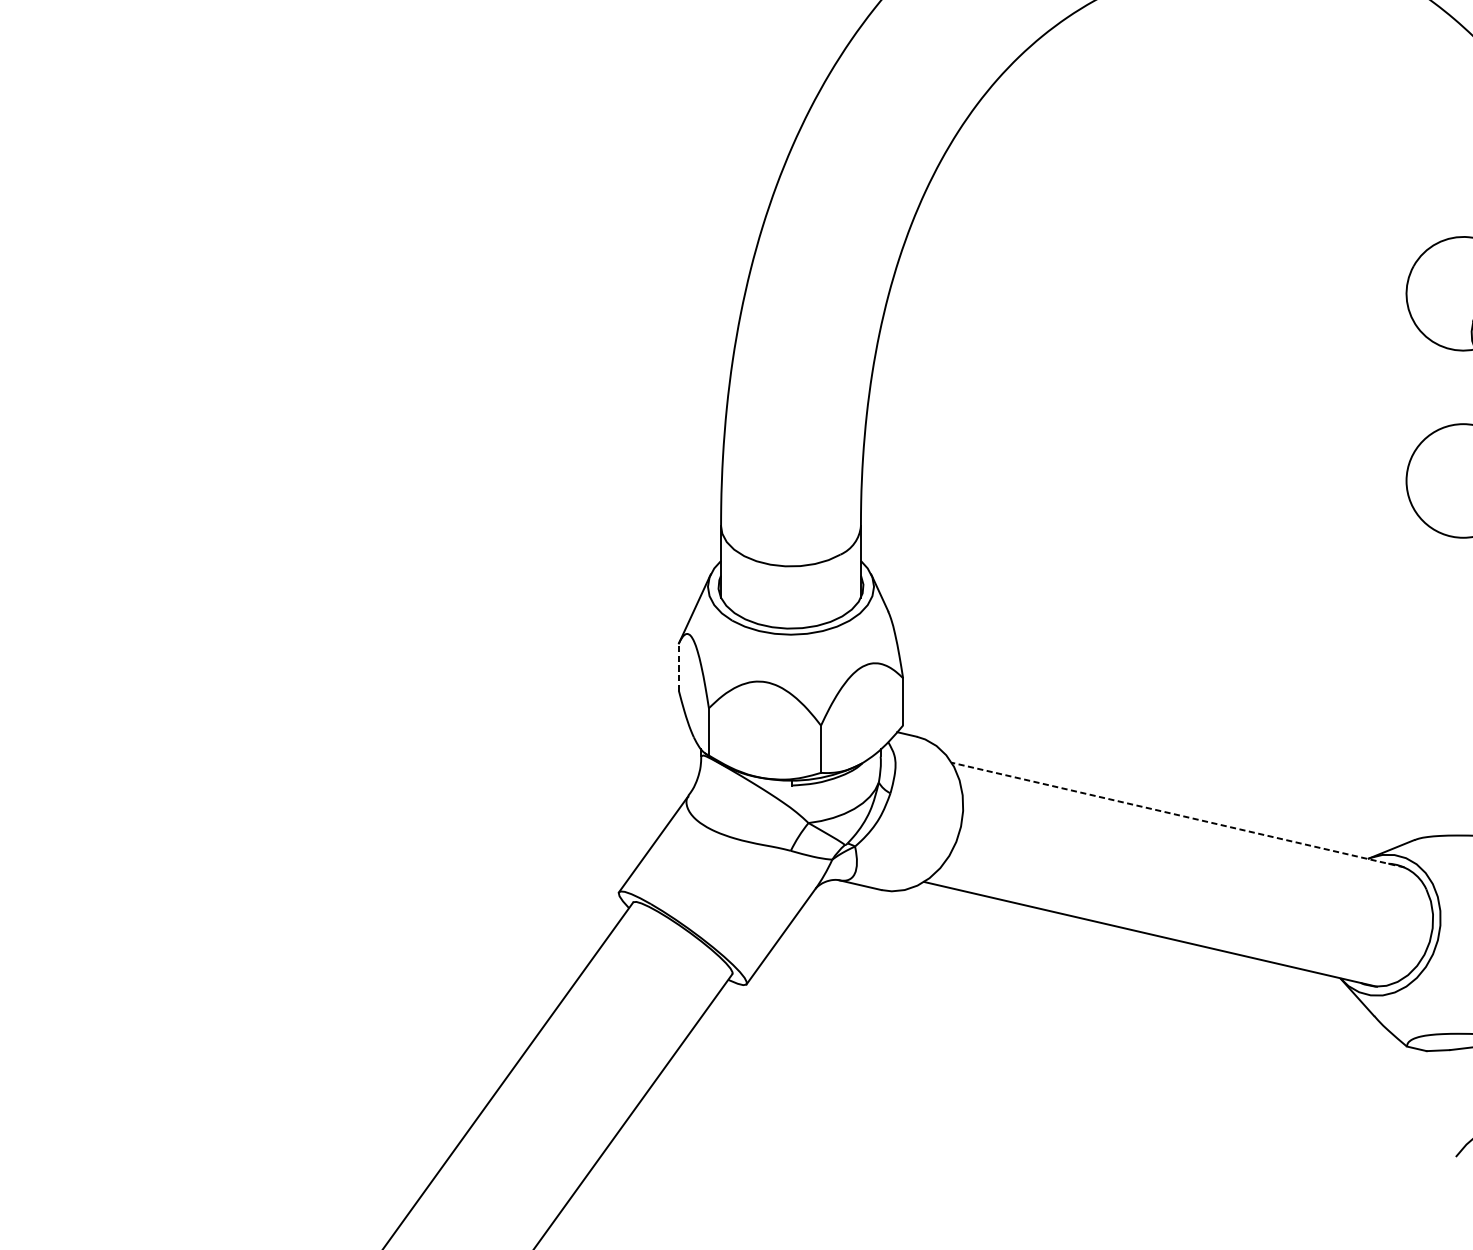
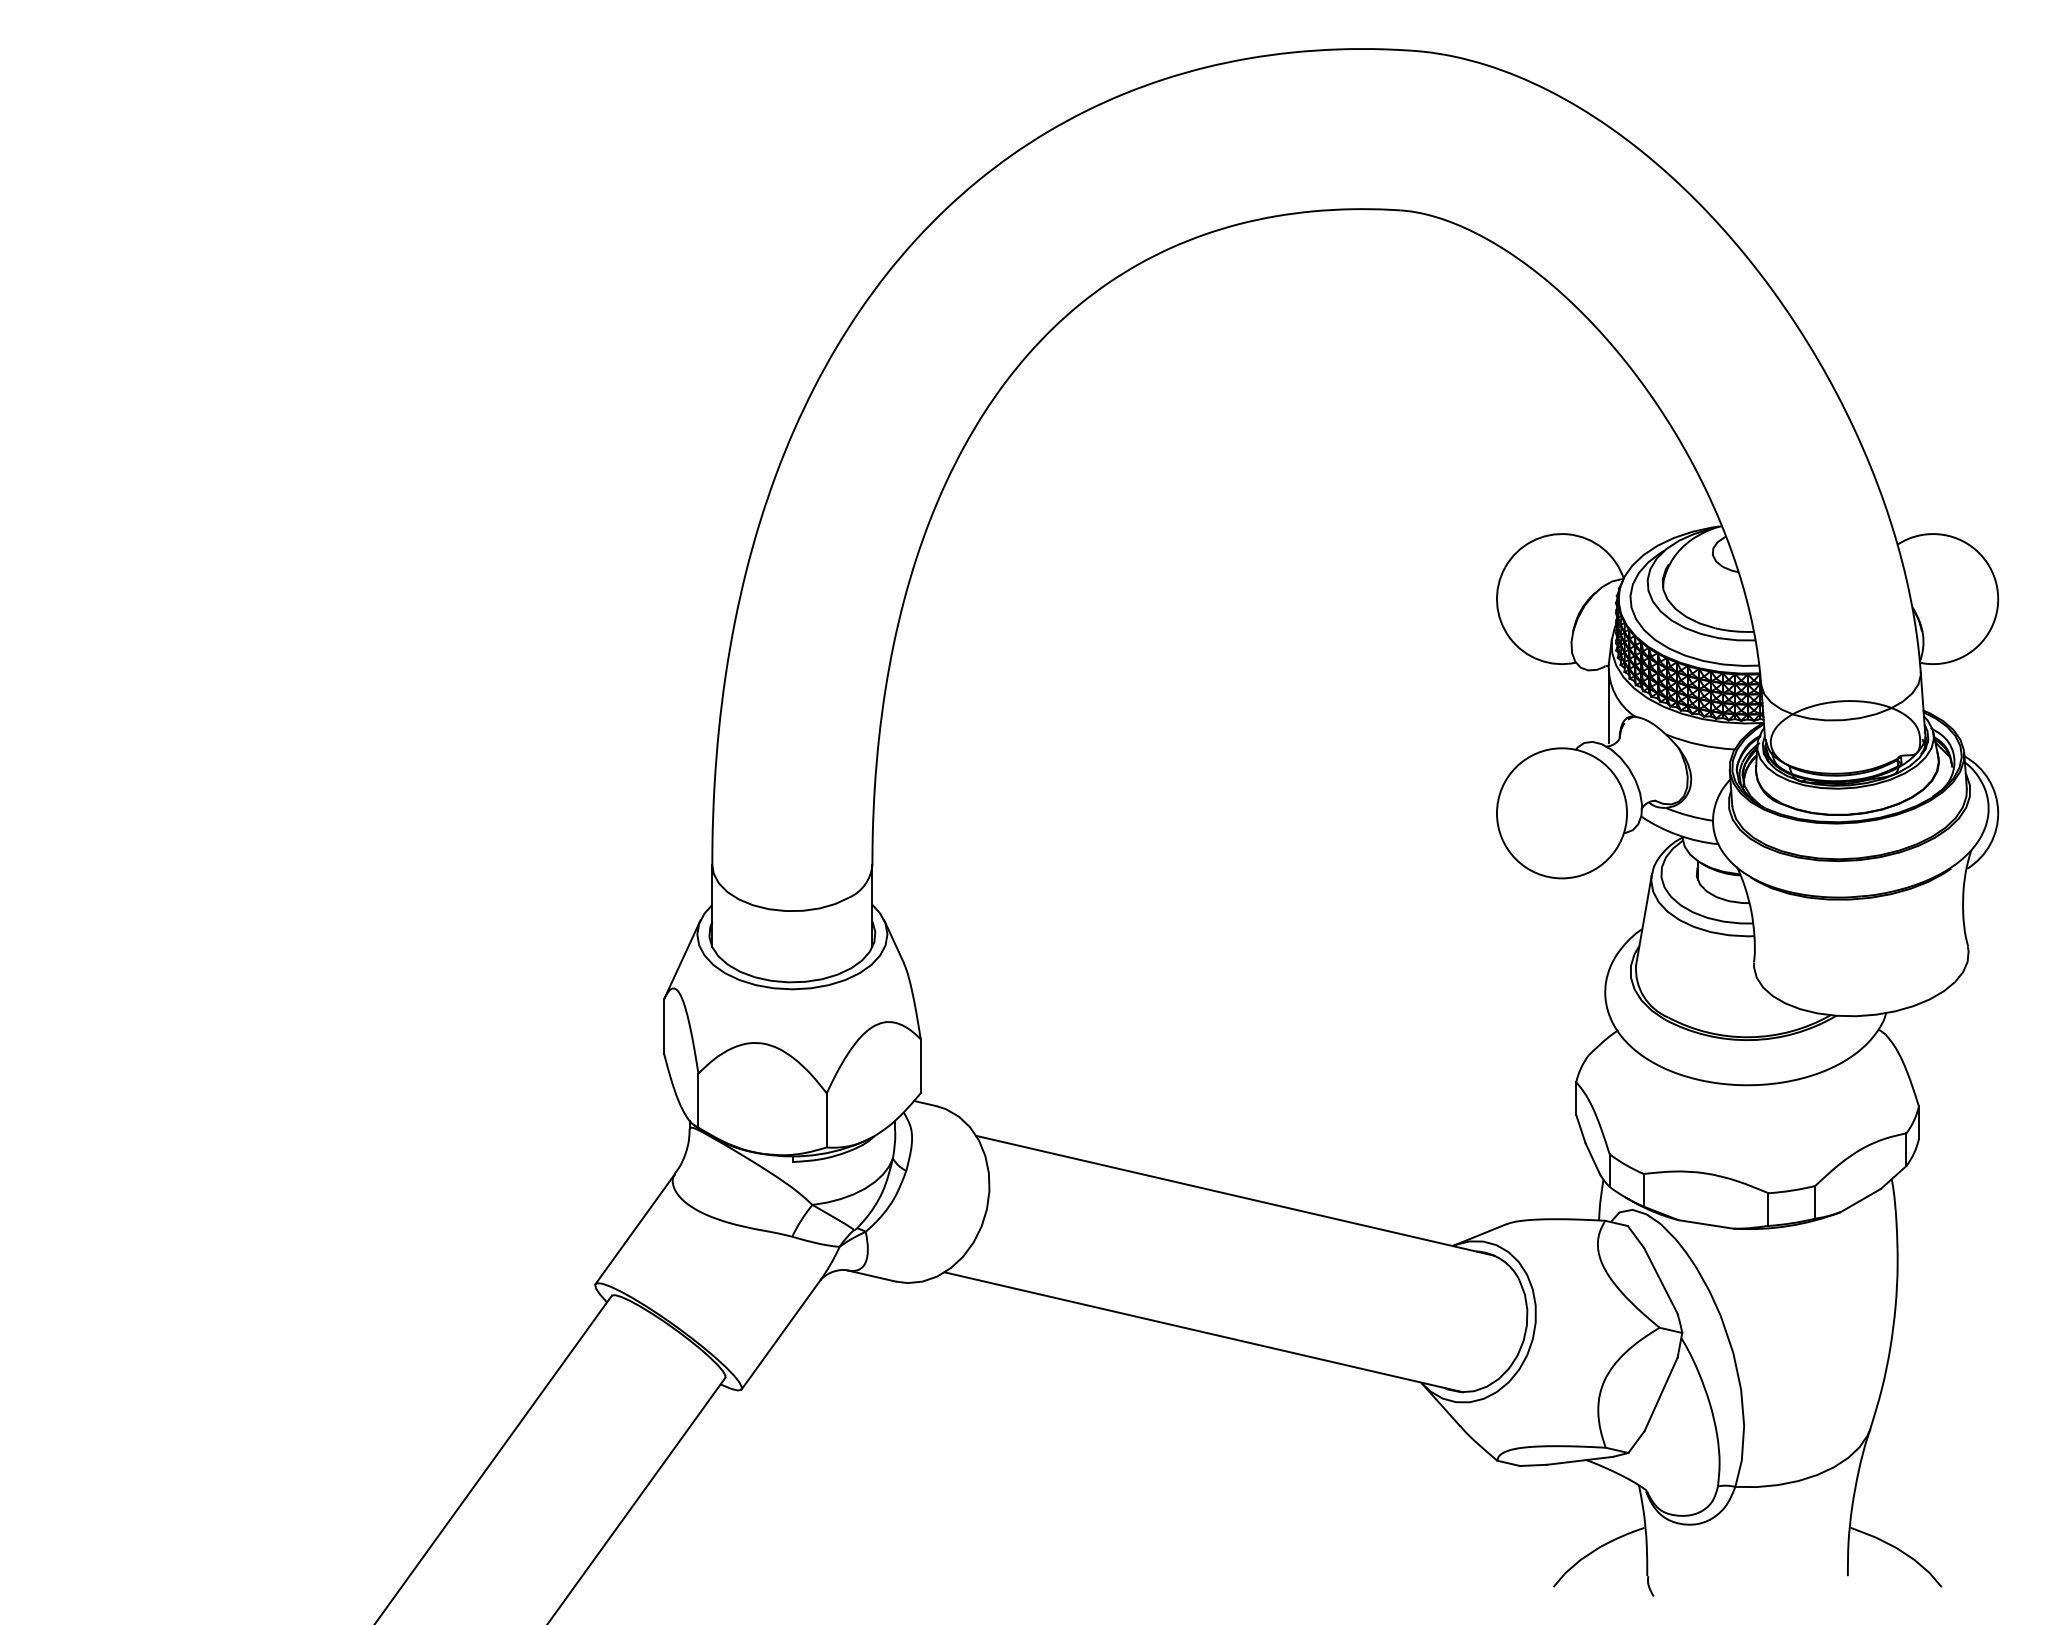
line: (679, 667) -> (664, 1026), dashed -> solid
line: (1178, 814) -> (1235, 1195), dashed -> solid

